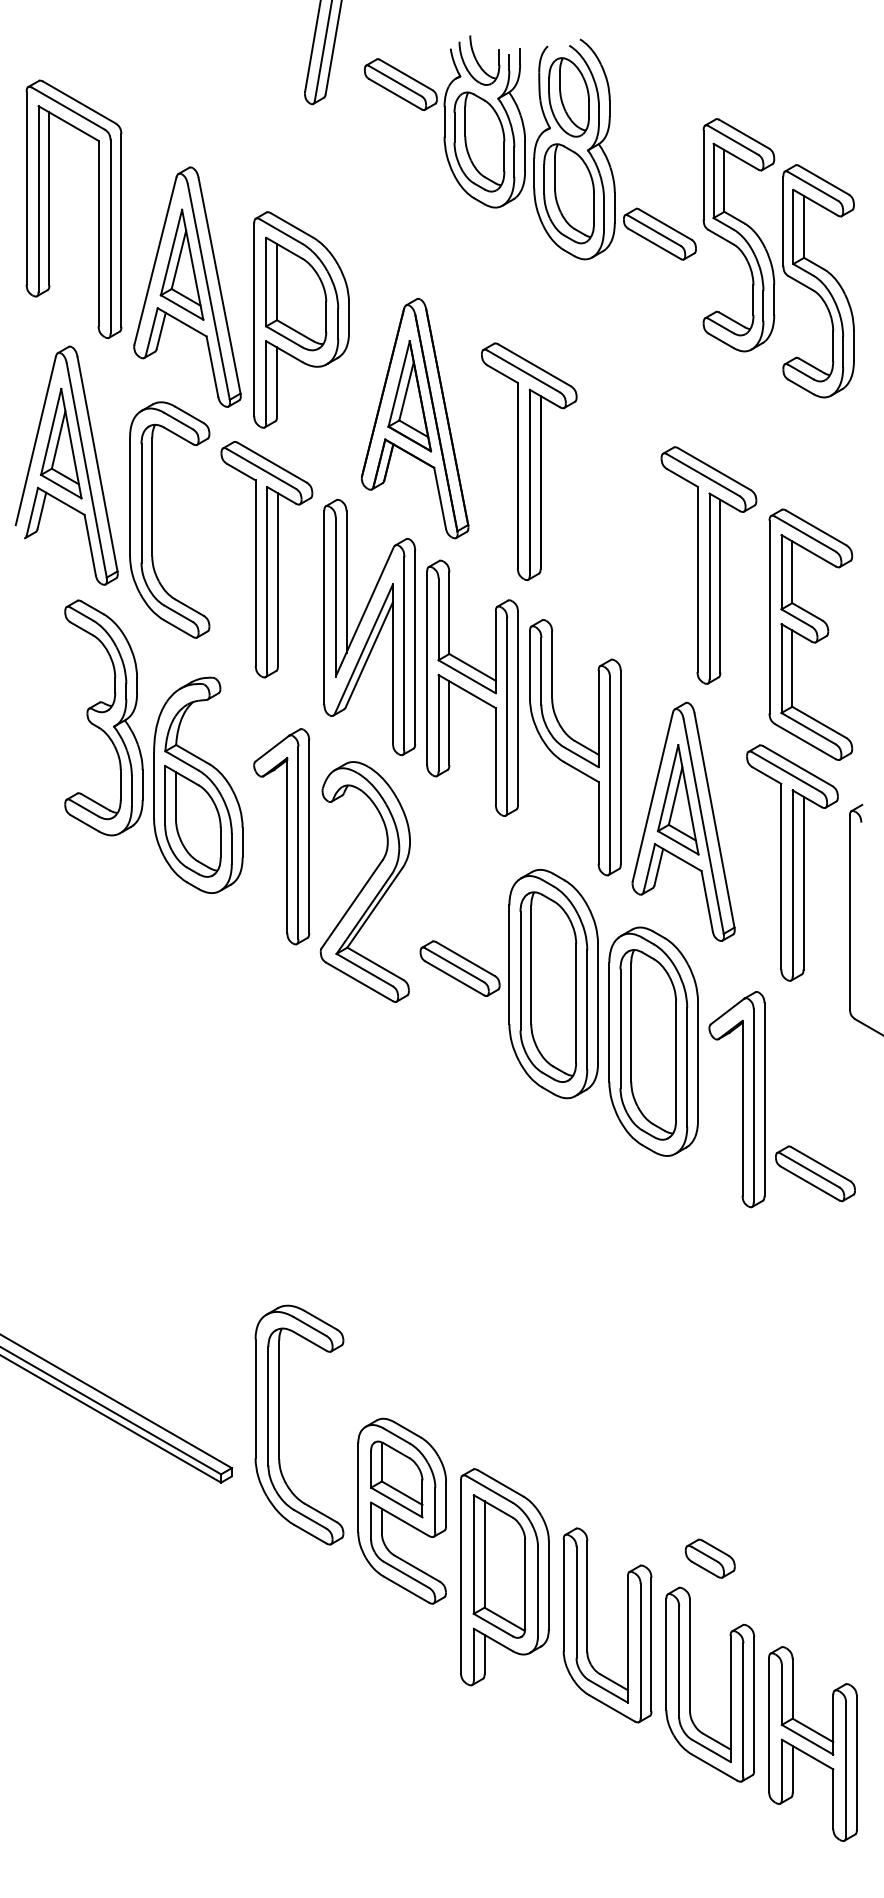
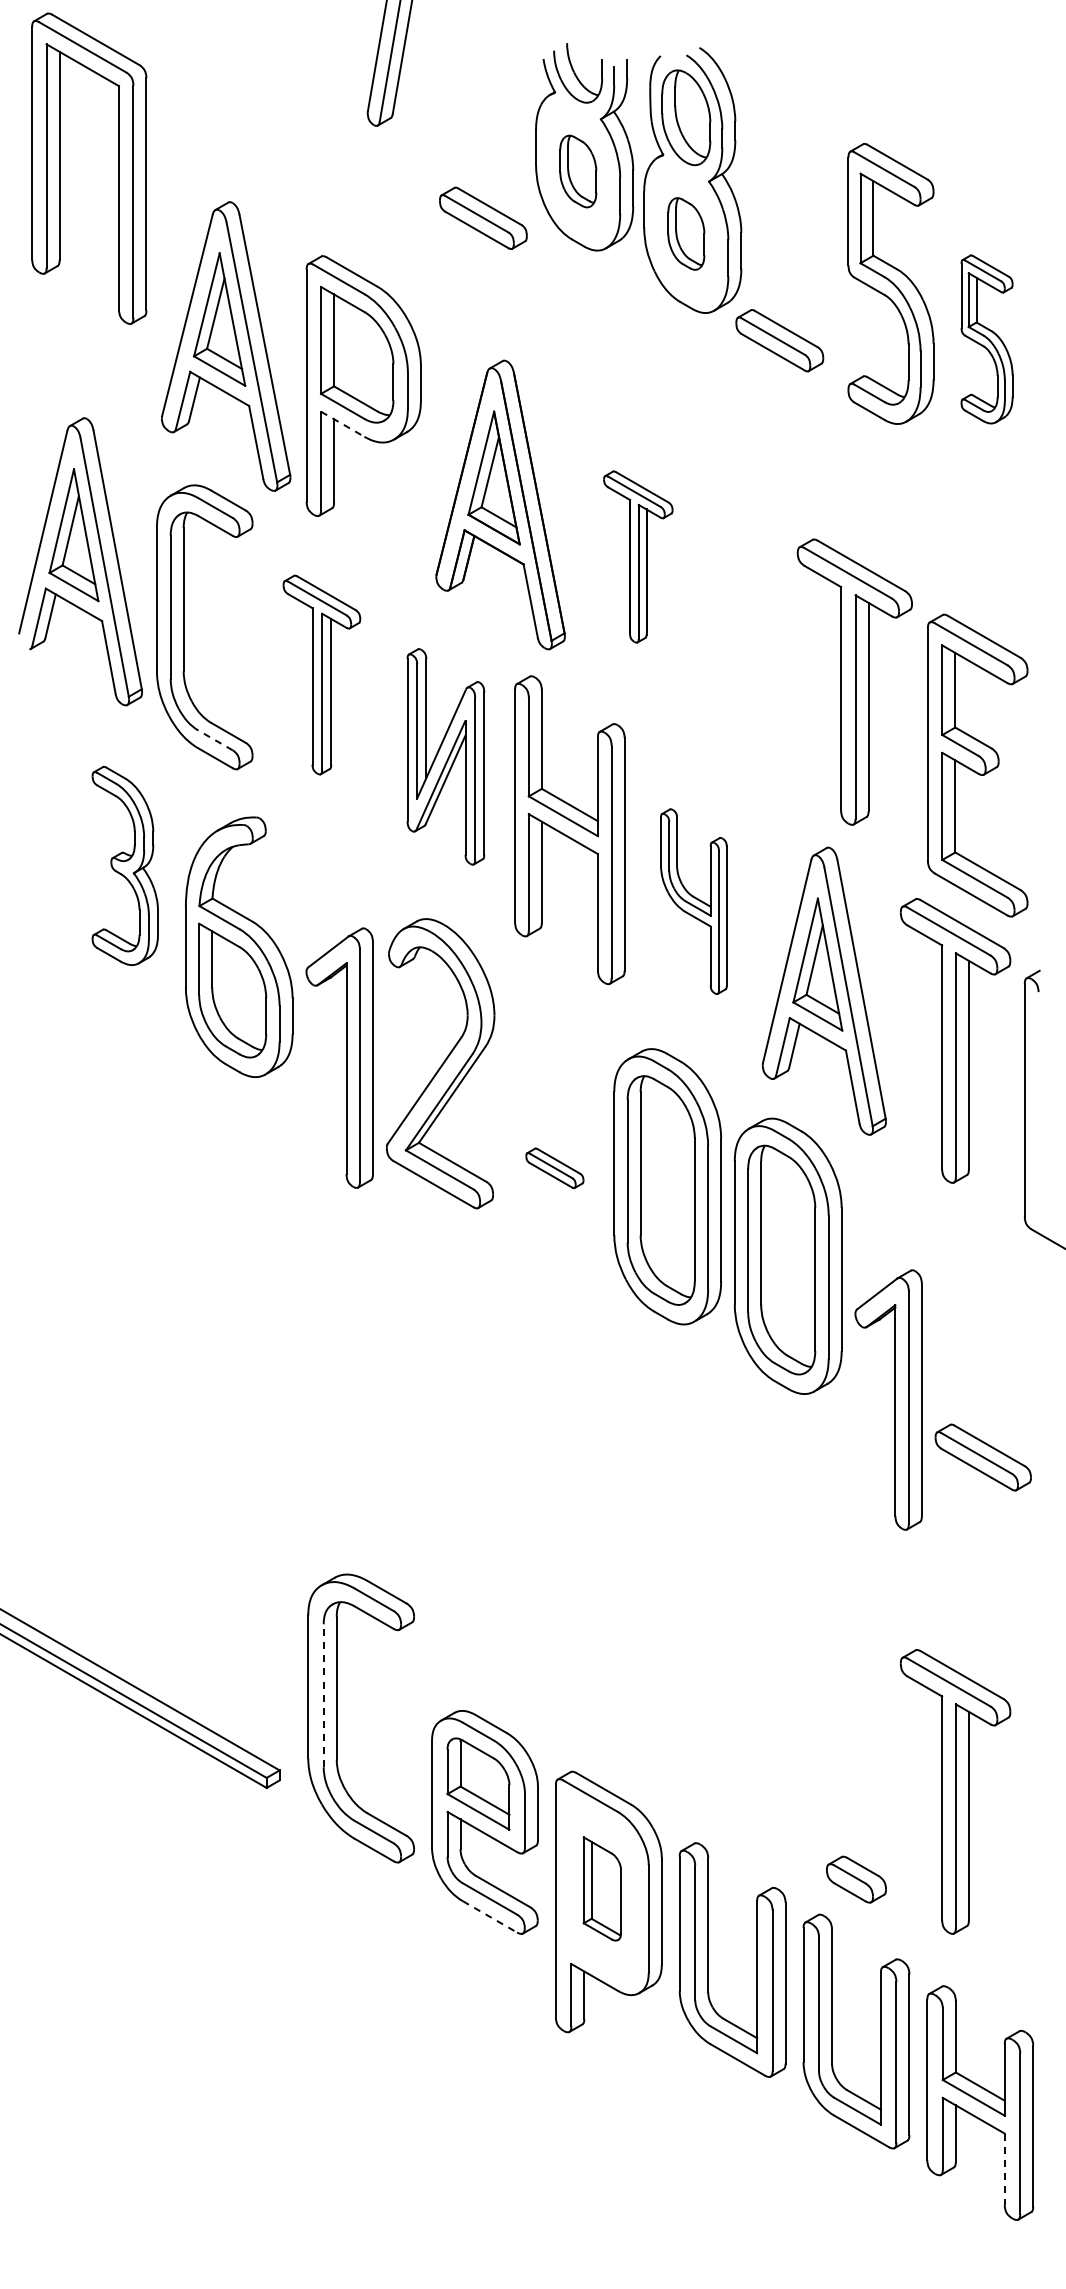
part: (400, 83) -> (483, 217), moved
part: (479, 141) -> (578, 171), size x0.6
part: (569, 193) -> (686, 233), size x0.6
part: (50, 209) -> (60, 168), moved
part: (659, 234) -> (779, 340), moved
part: (818, 281) -> (986, 339), size x0.6
line: (284, 351) -> (343, 424), solid -> dashed
part: (529, 461) -> (638, 556), size x0.6
part: (266, 559) -> (321, 674), size x0.7
line: (178, 613) -> (215, 740), solid -> dashed
part: (369, 627) -> (445, 756), size x0.7
part: (103, 717) -> (124, 865), size x0.7
part: (575, 747) -> (693, 901), size x0.6
part: (287, 836) -> (346, 1057), moved
part: (459, 968) -> (554, 1168), size x0.6
part: (736, 1099) -> (888, 1399), moved
part: (814, 1173) -> (982, 1457), moved
line: (268, 1405) -> (323, 1695), solid -> dashed
part: (792, 1485) -> (955, 1791), added
part: (499, 1566) -> (602, 1888), size x0.6
line: (406, 1590) -> (490, 1917), solid -> dashed
line: (833, 1799) -> (1004, 2169), solid -> dashed

